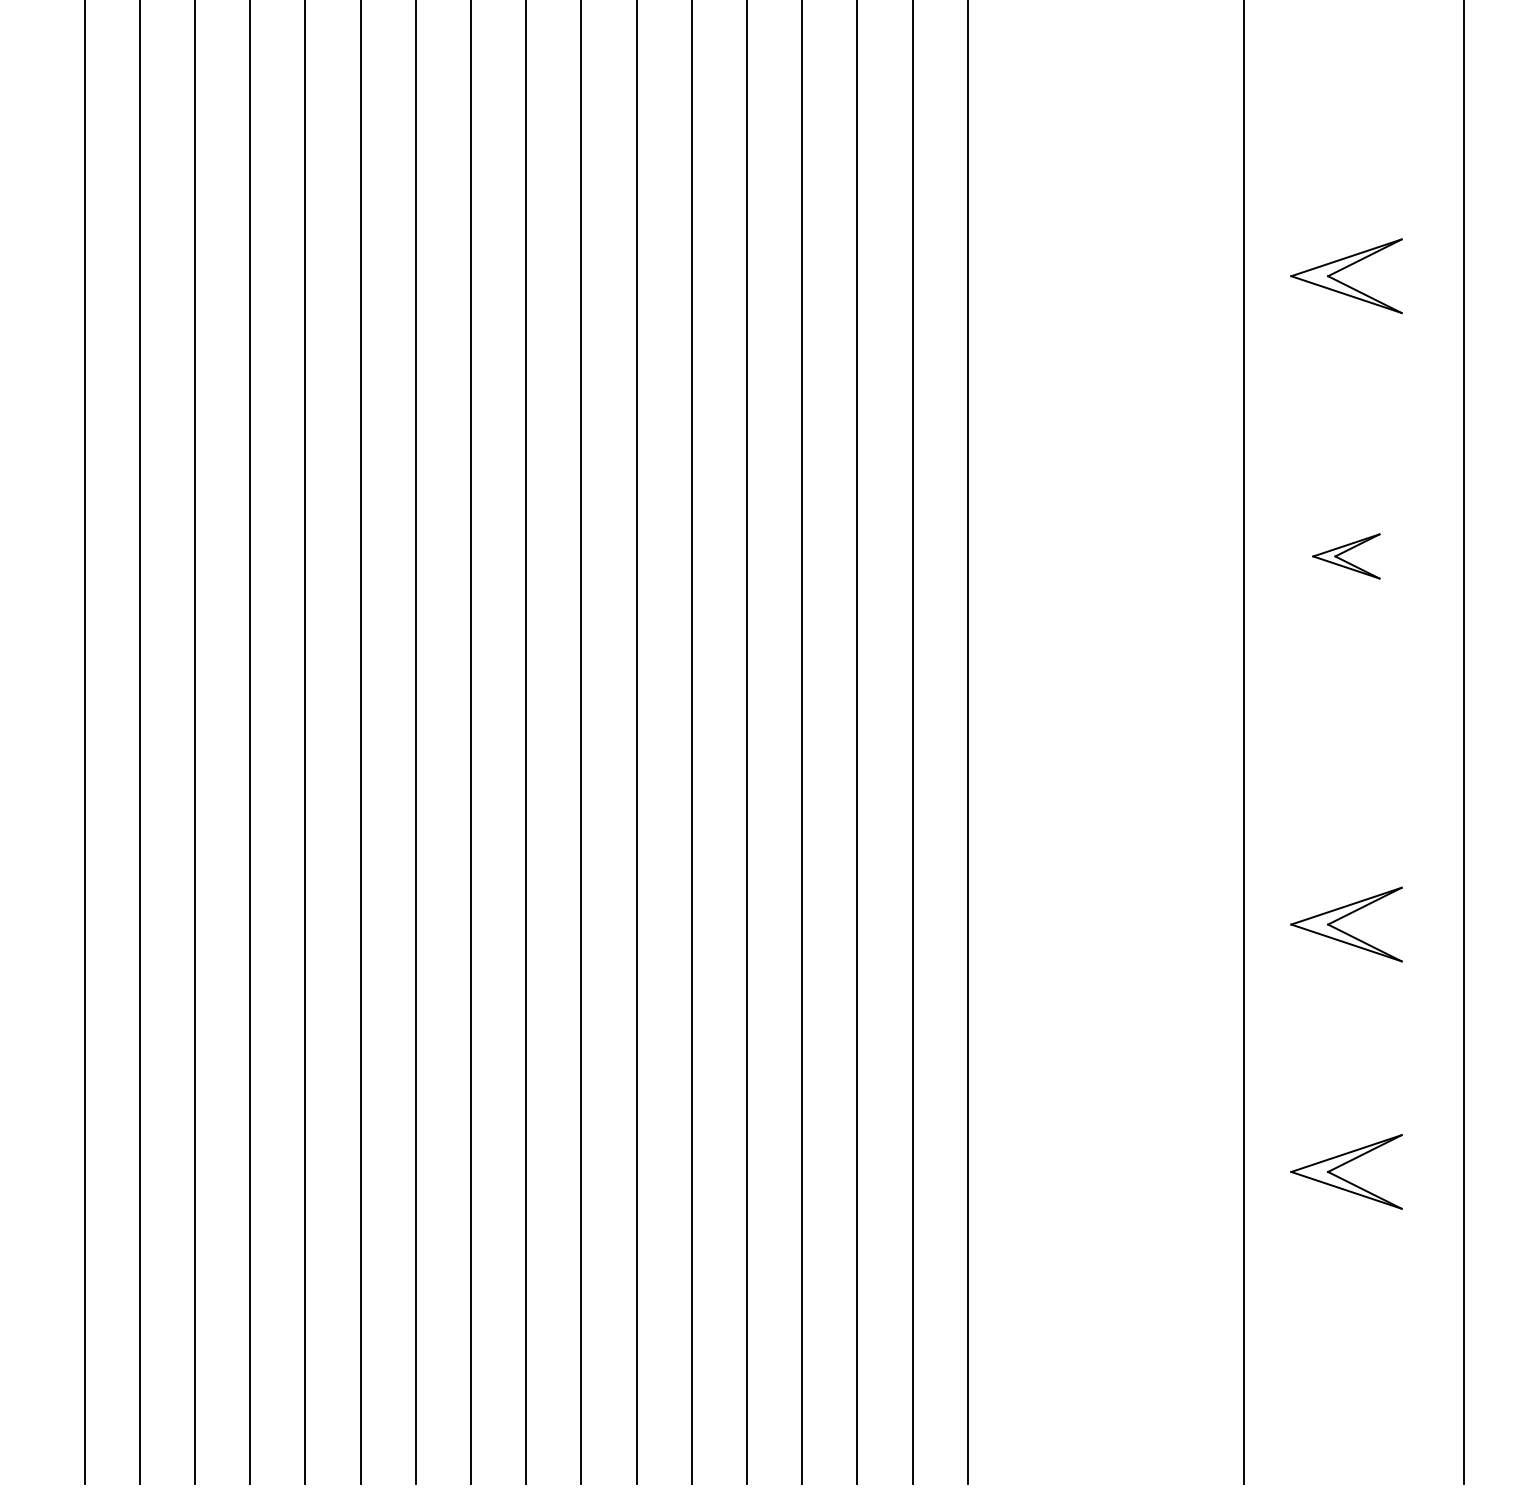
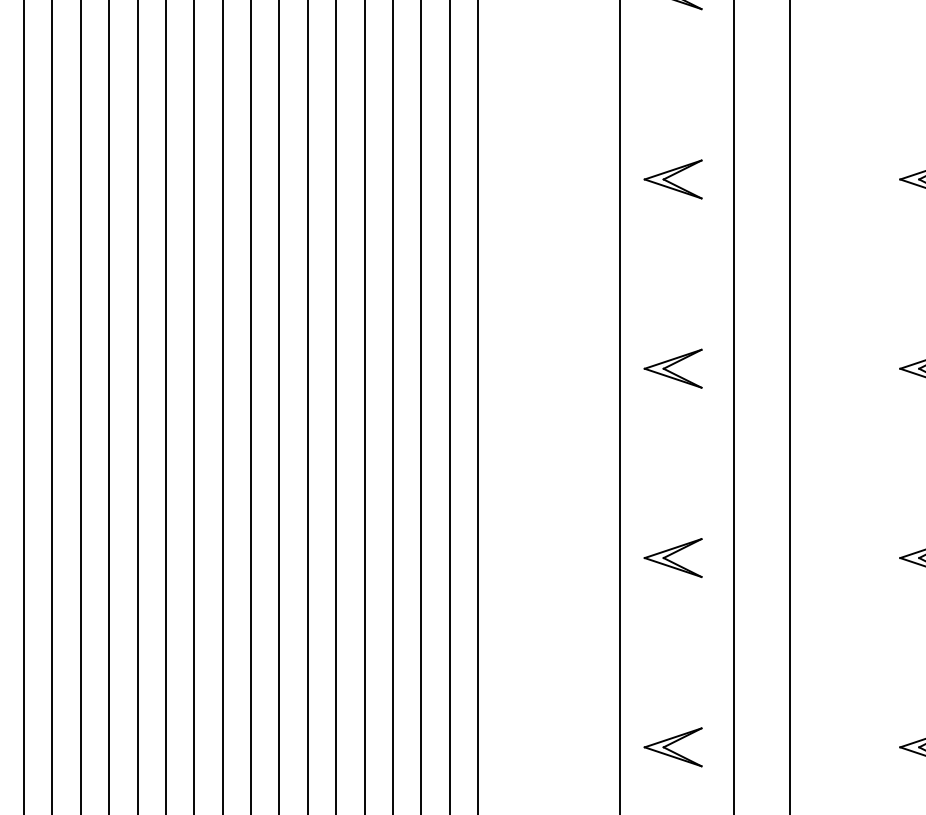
part: (1345, 276) -> (672, 179), moved
part: (1345, 556) -> (672, 368), size x1.67
part: (1345, 1172) -> (672, 747), moved

